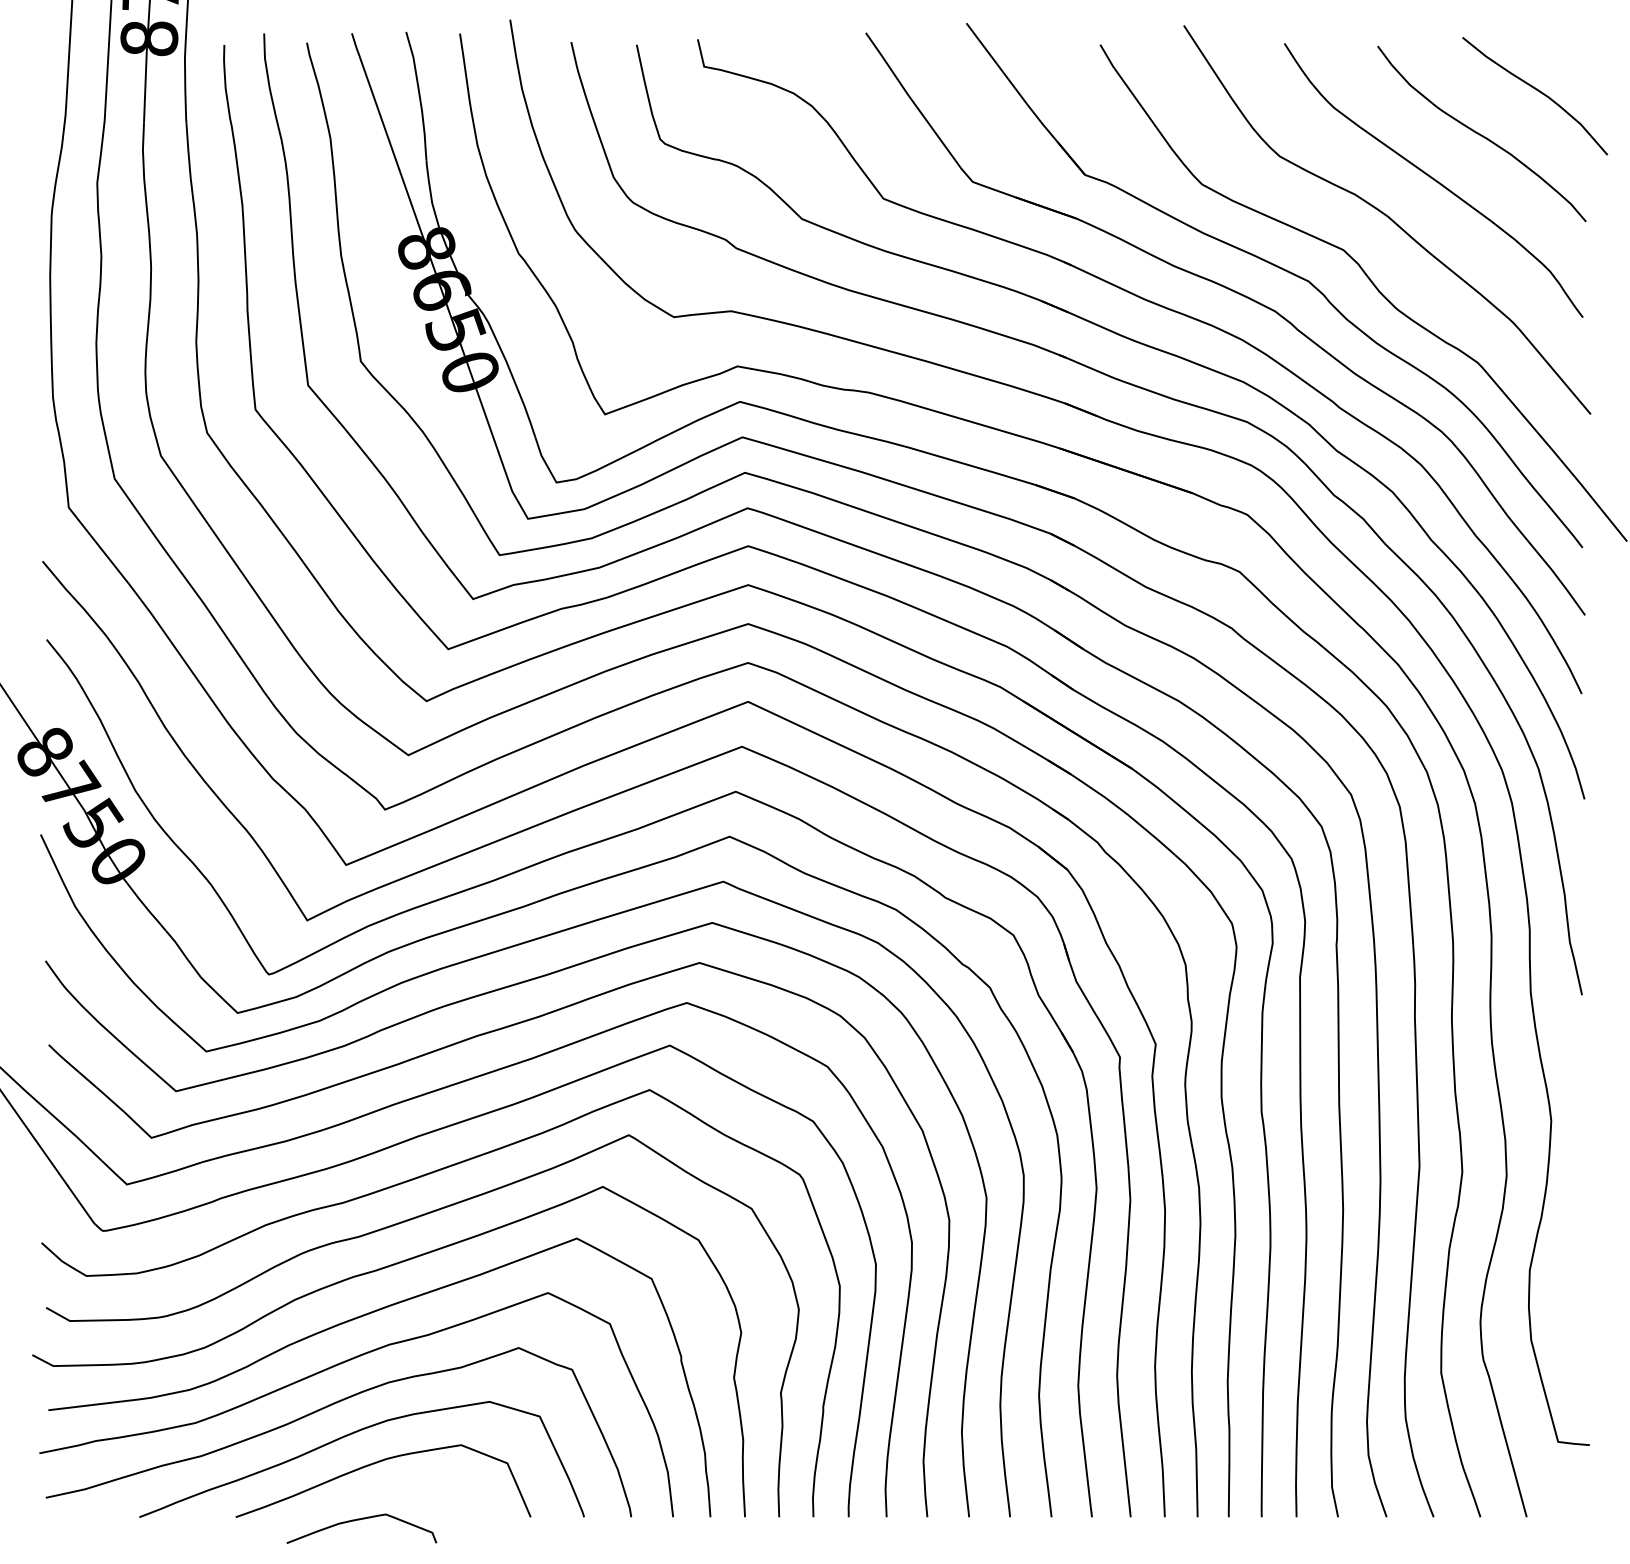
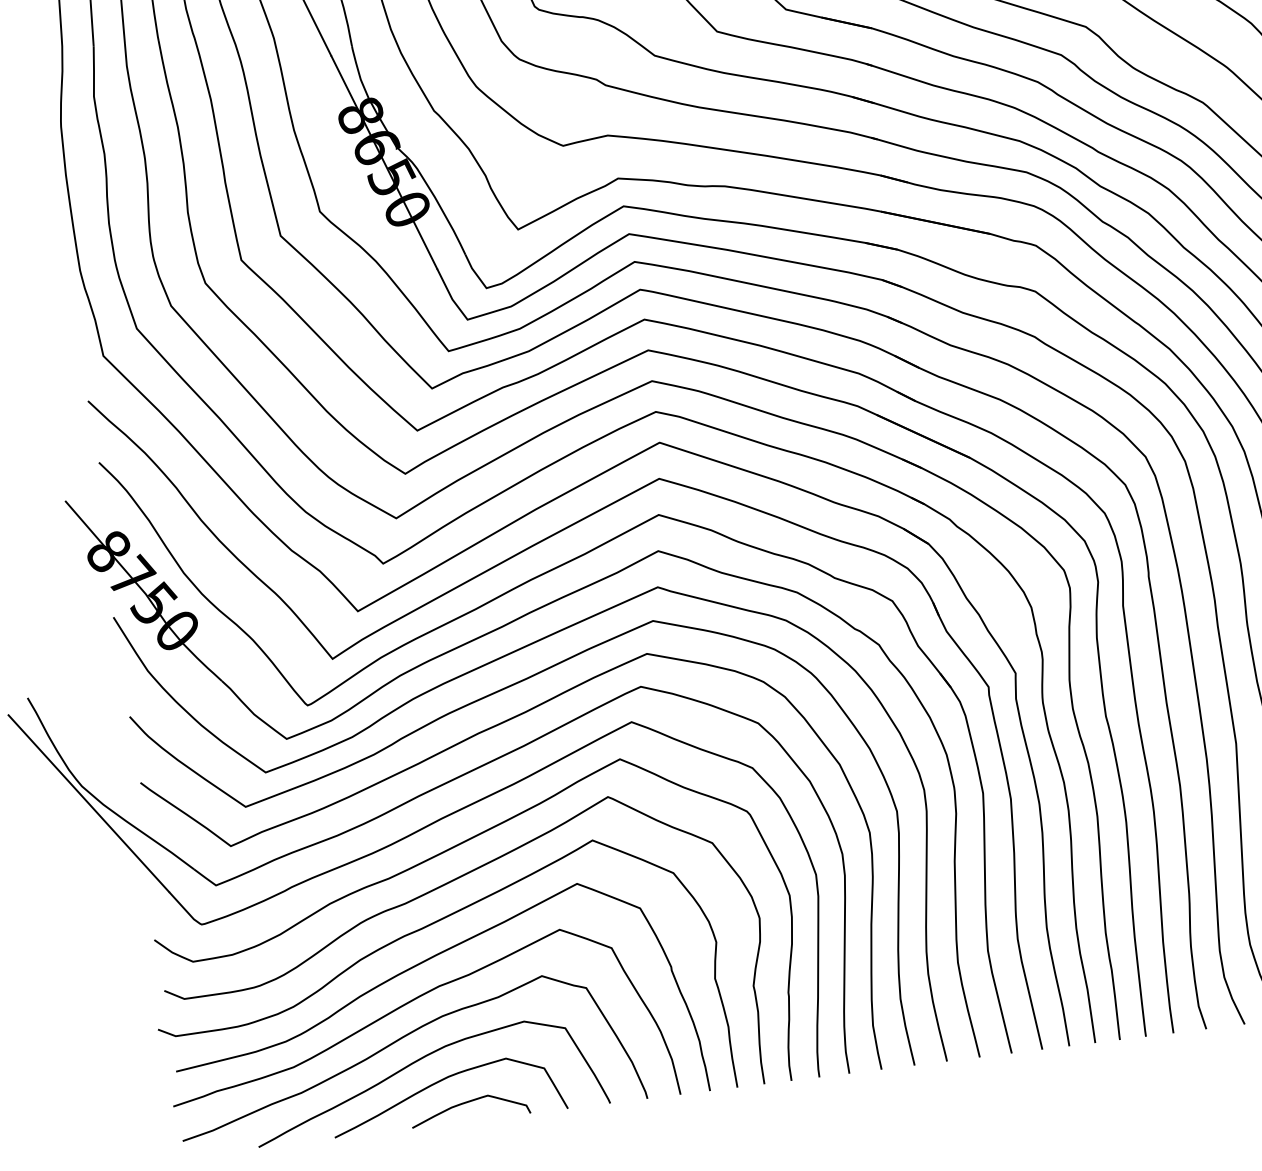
curve: (359, 1520) -> (467, 1102), moved

